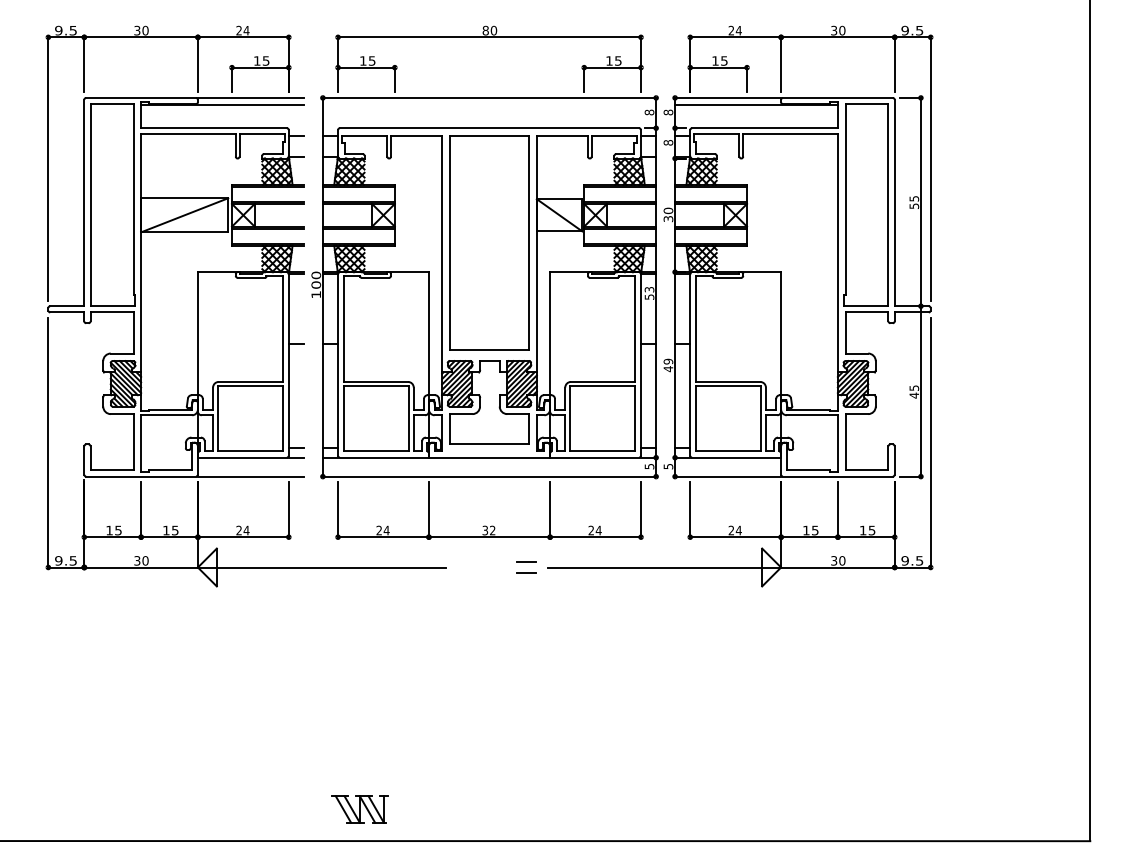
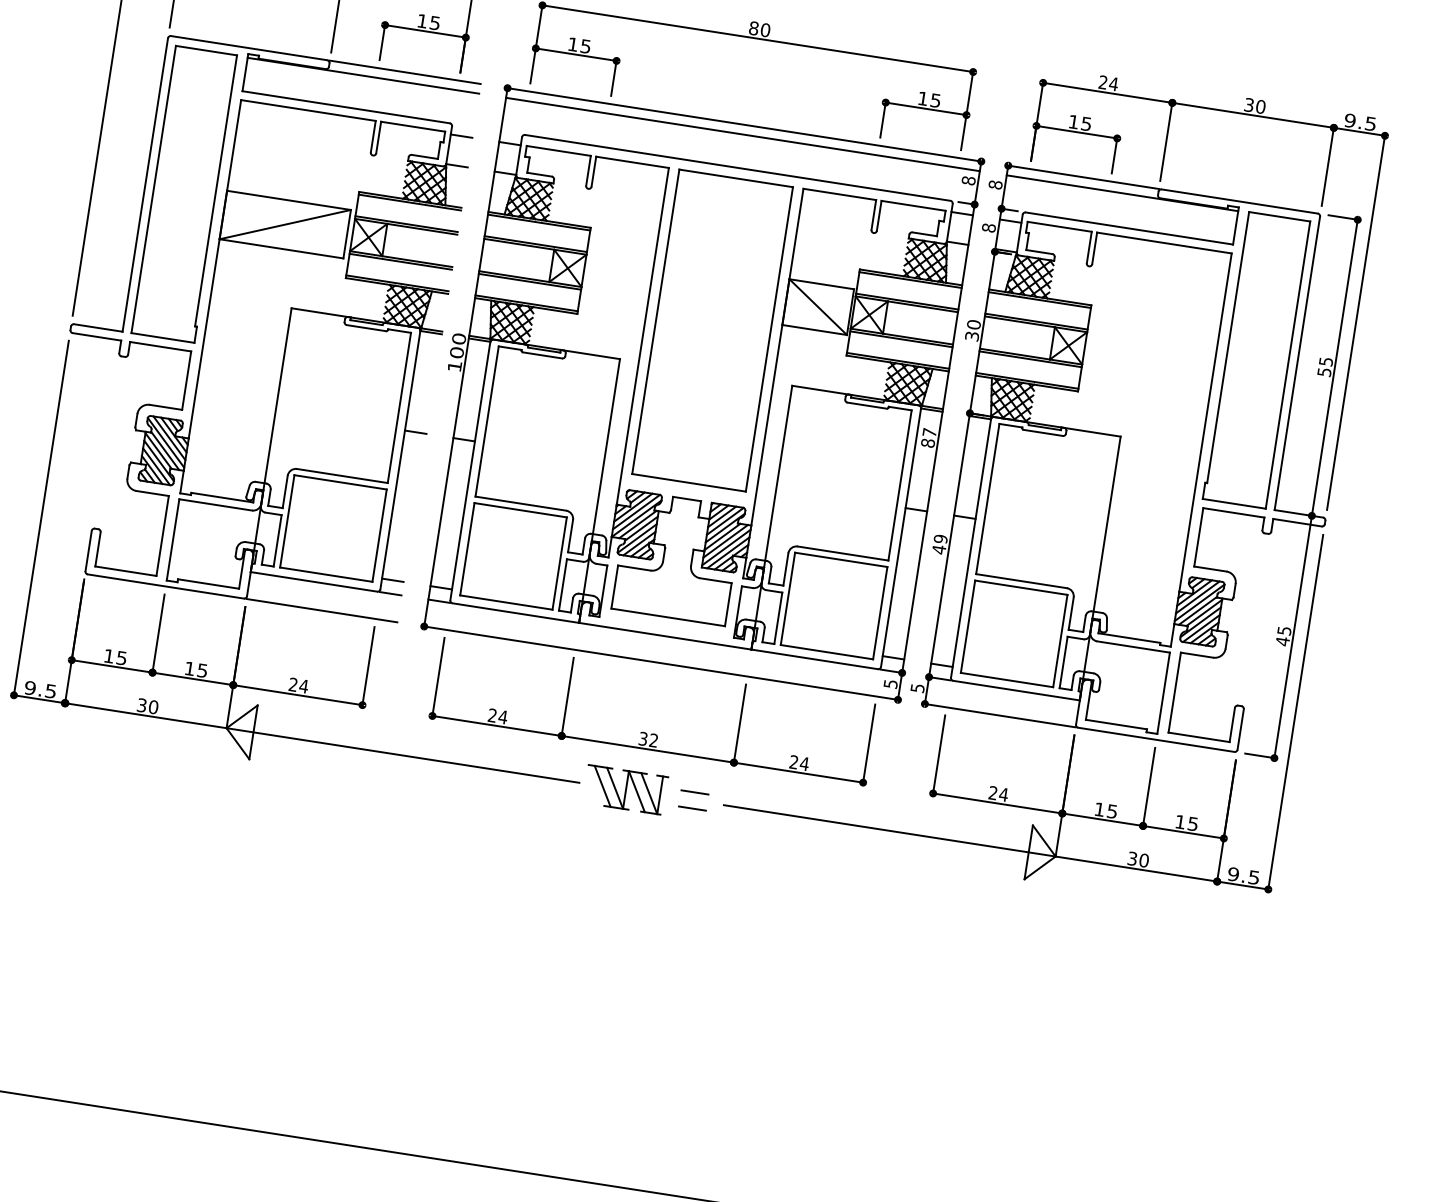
line: (489, 104) -> (742, 134), added
text: (649, 293) -> (928, 438), 53 -> 87
part: (359, 809) -> (625, 789), moved

